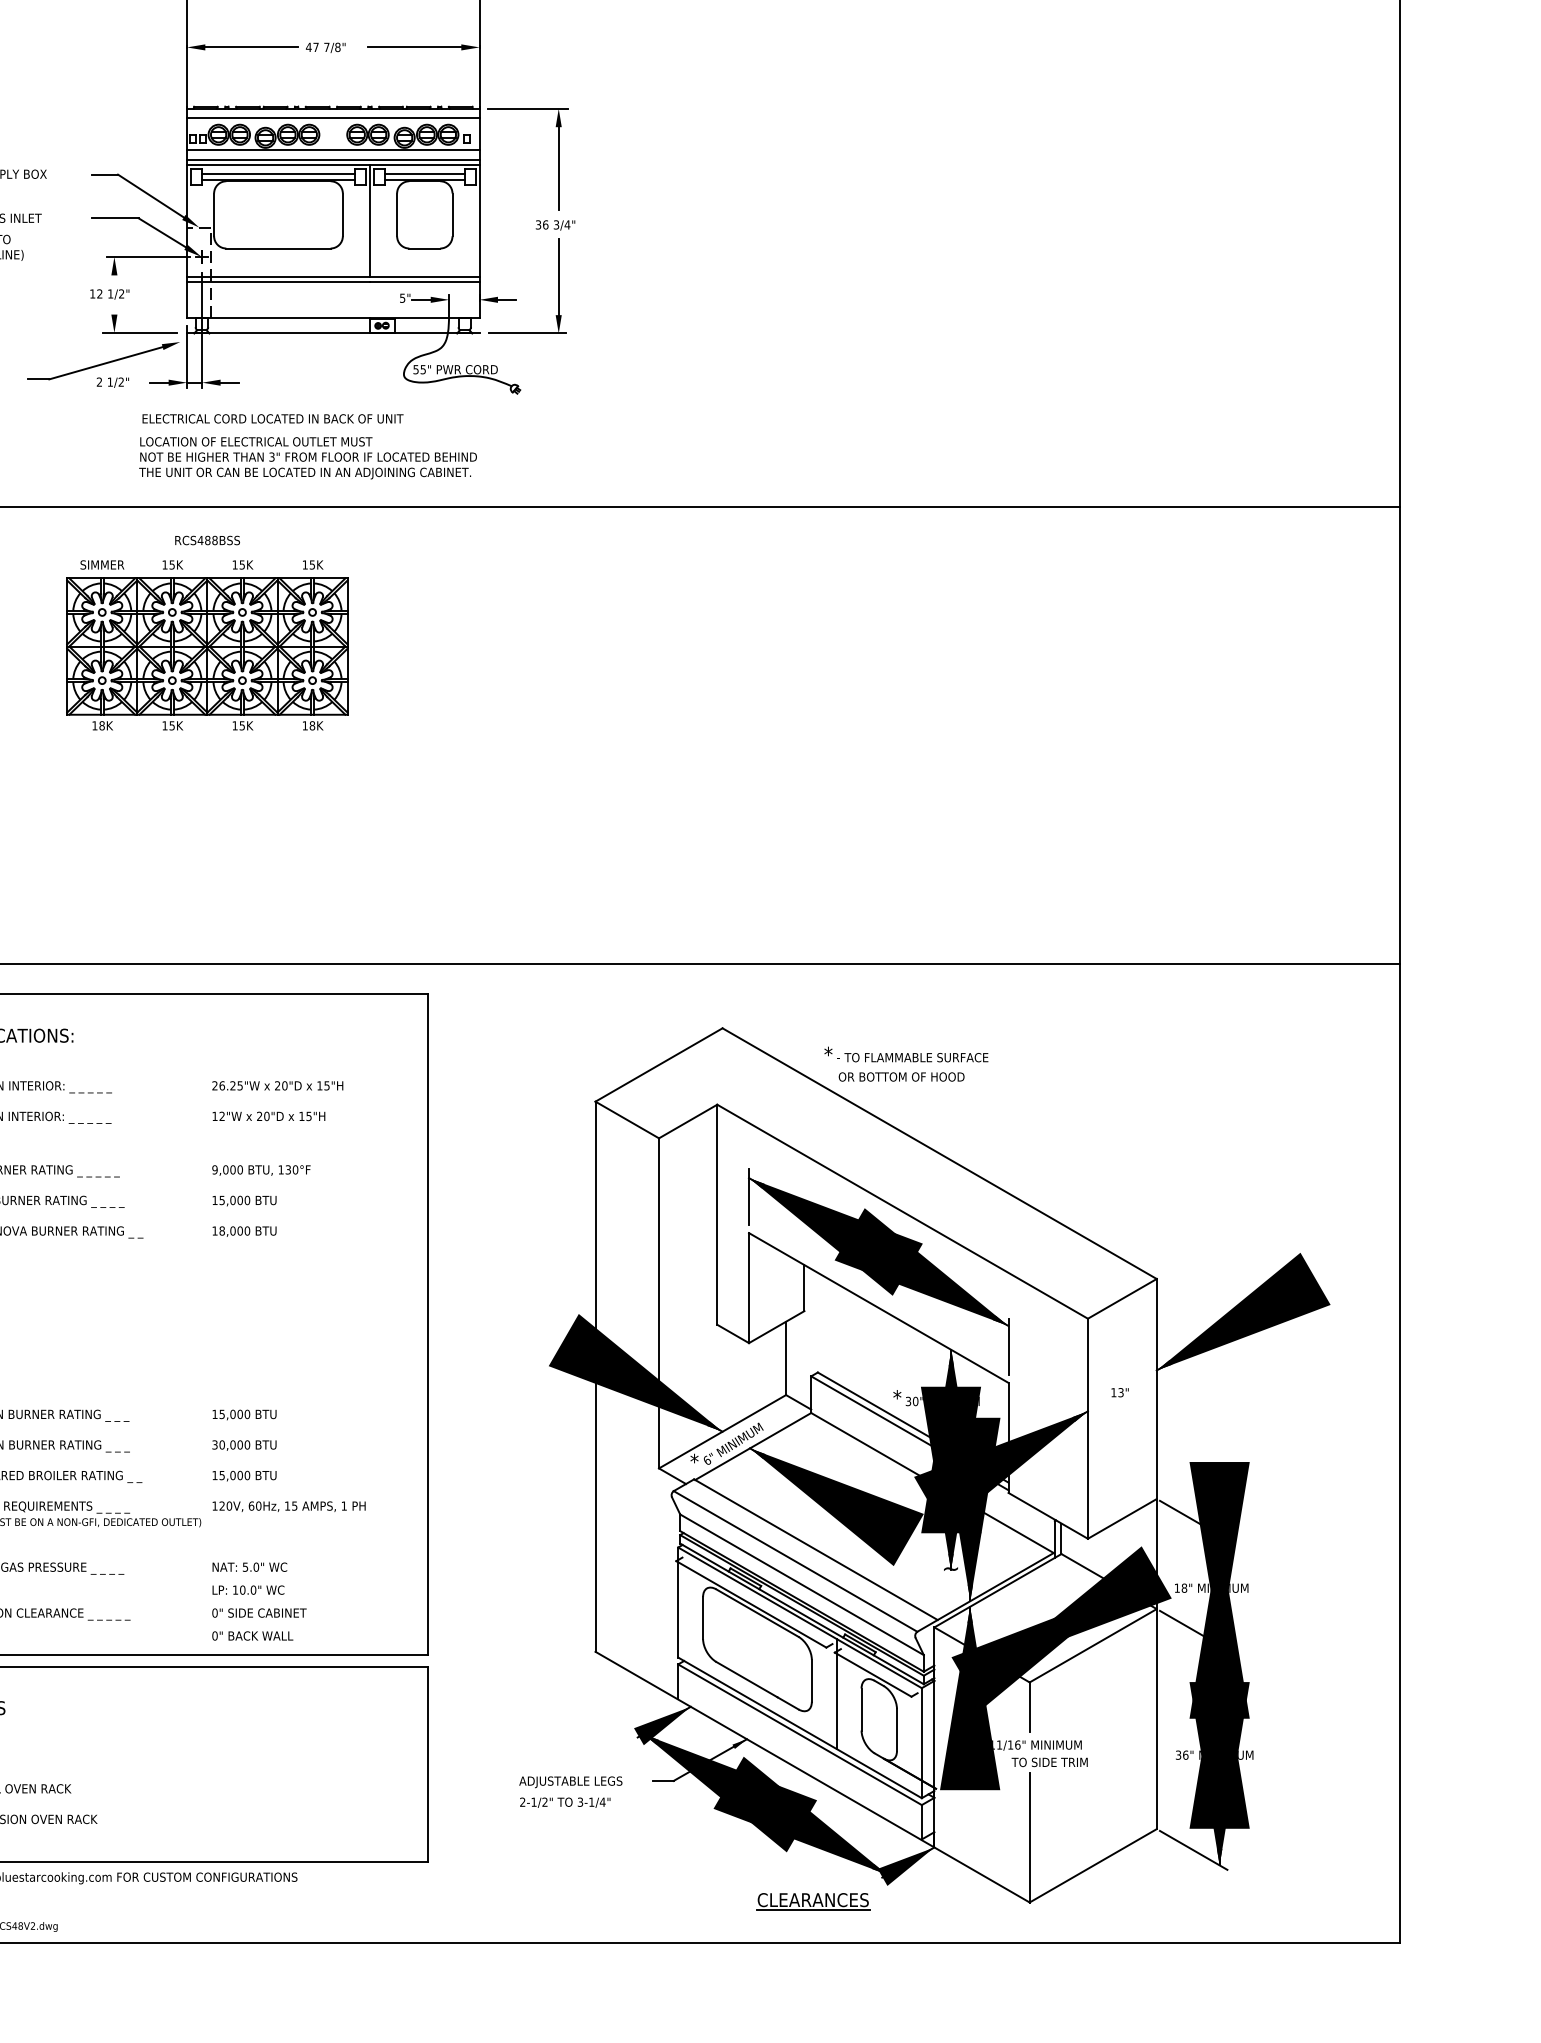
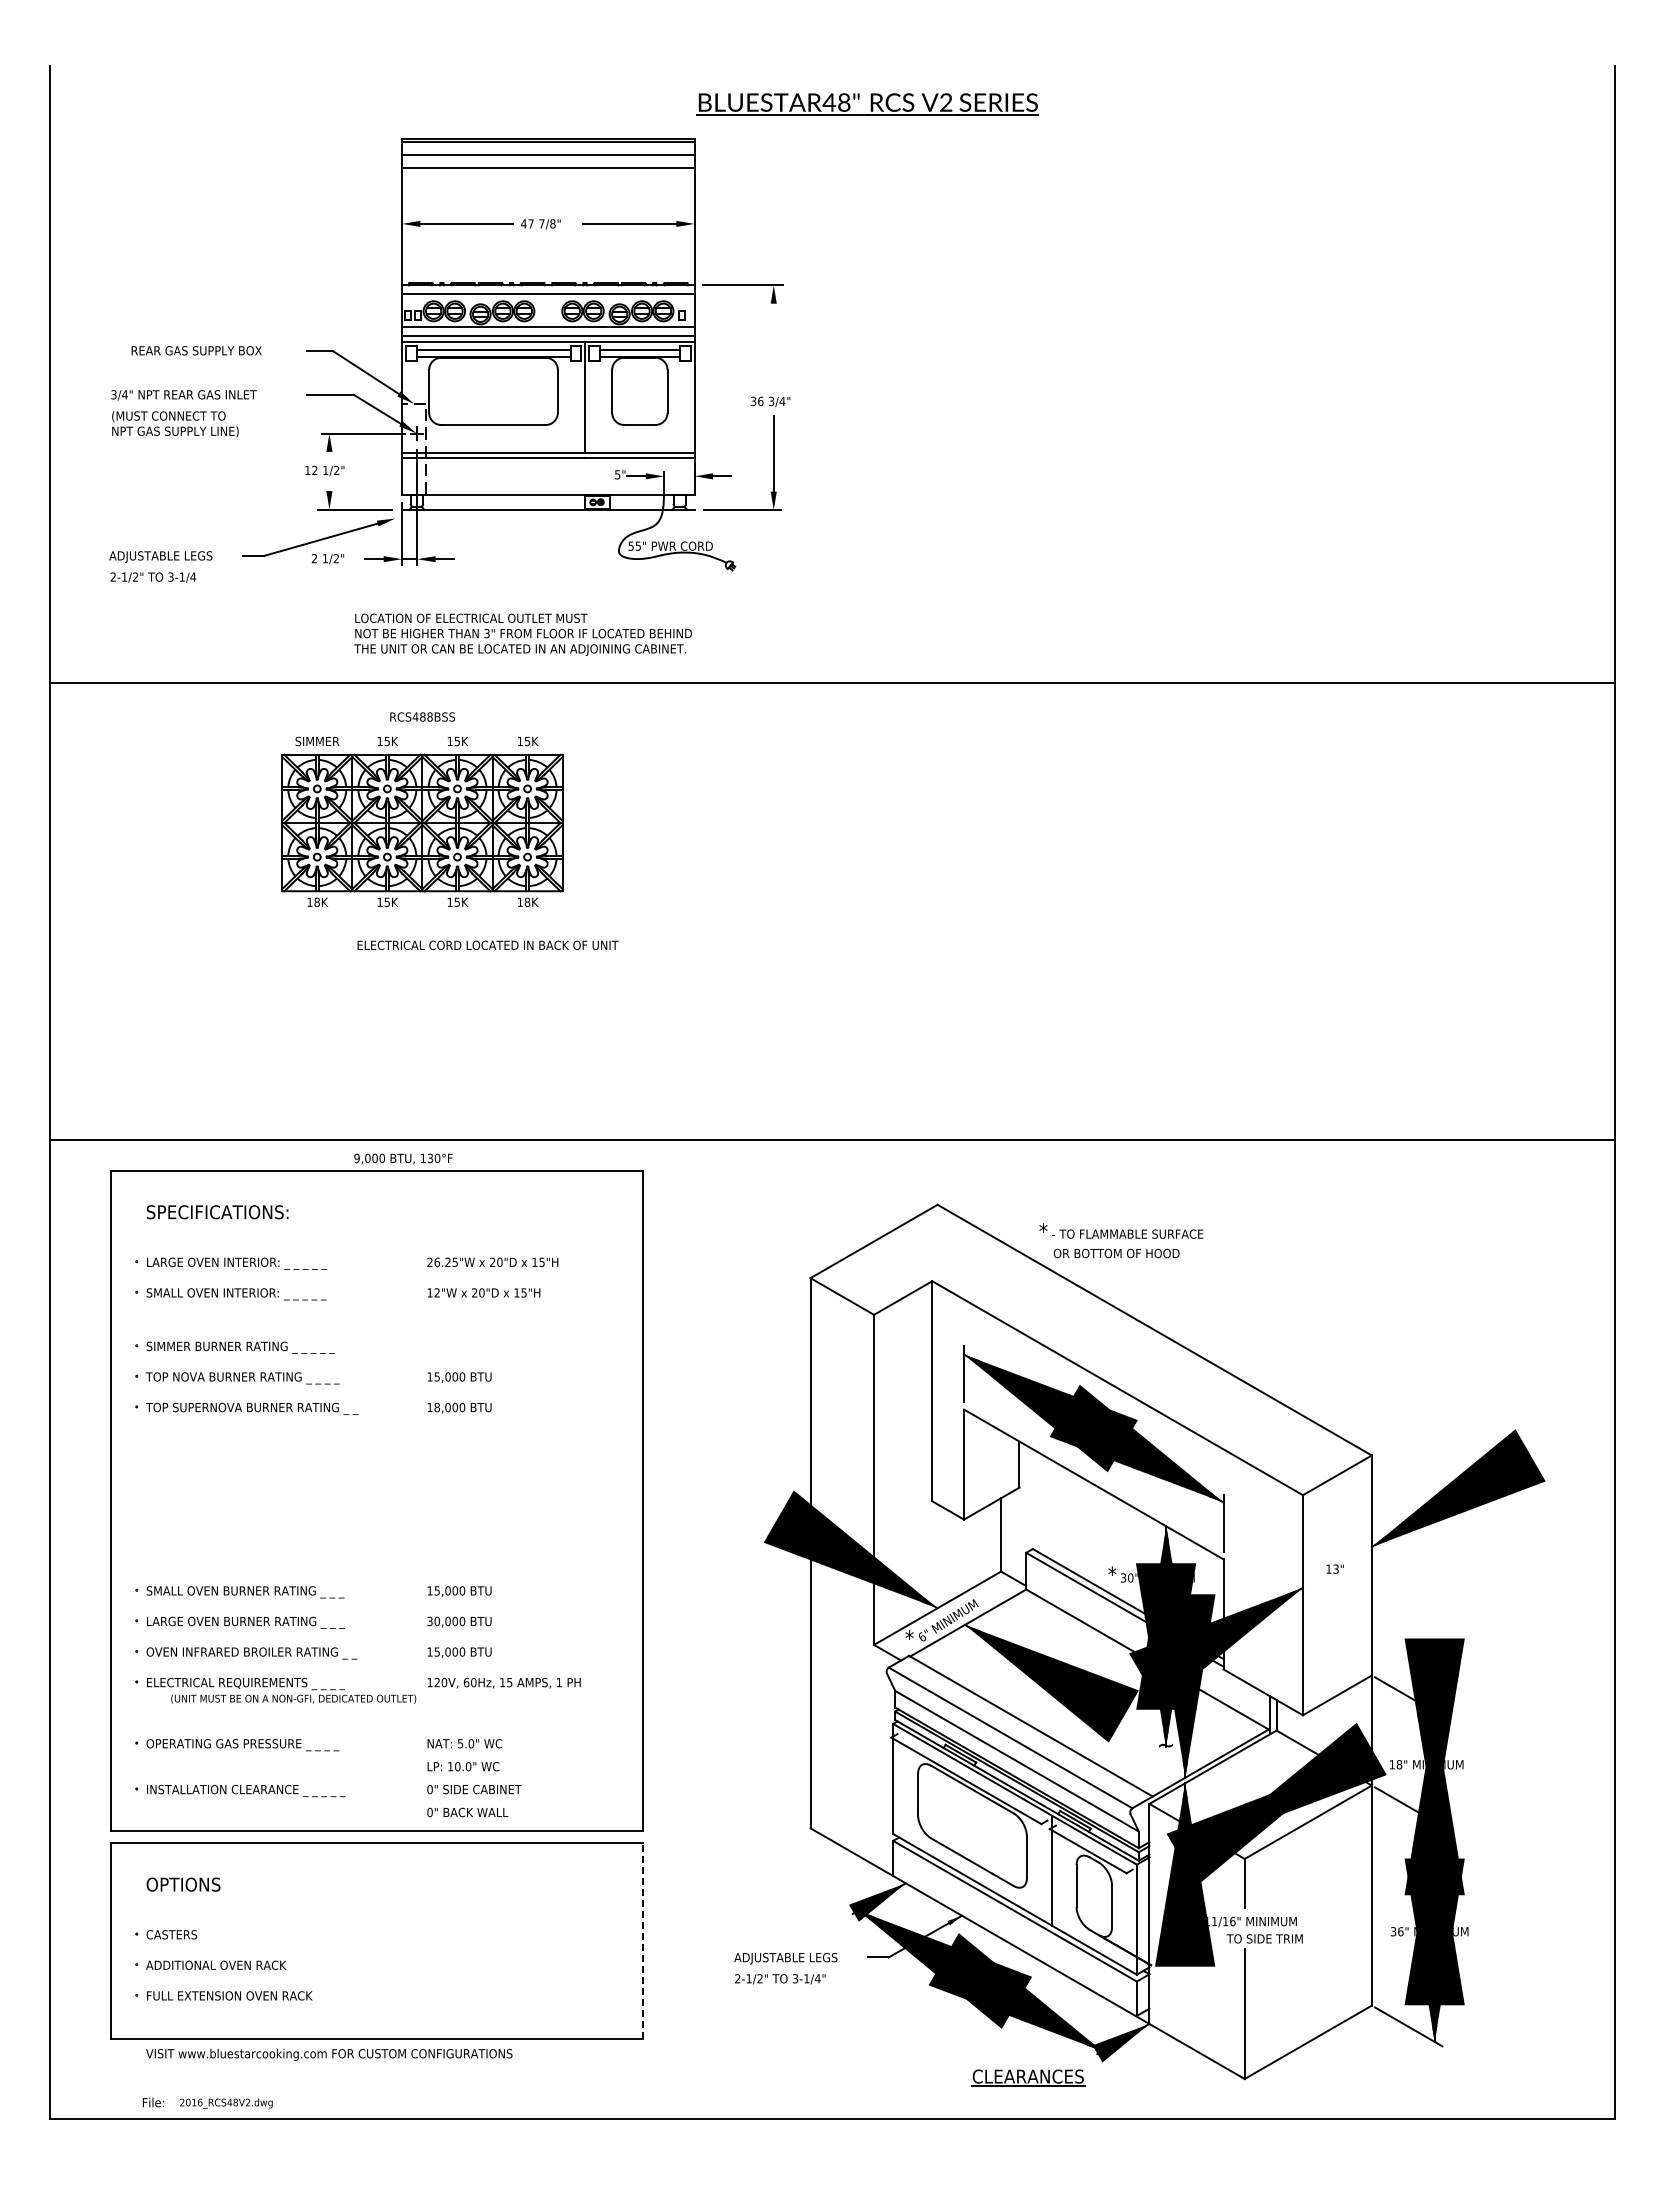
line: (558, 168) -> (773, 344), removed
text: (272, 418) -> (487, 944), moved
text: (261, 1170) -> (403, 1158), moved
line: (428, 1765) -> (643, 1941), solid -> dashed

